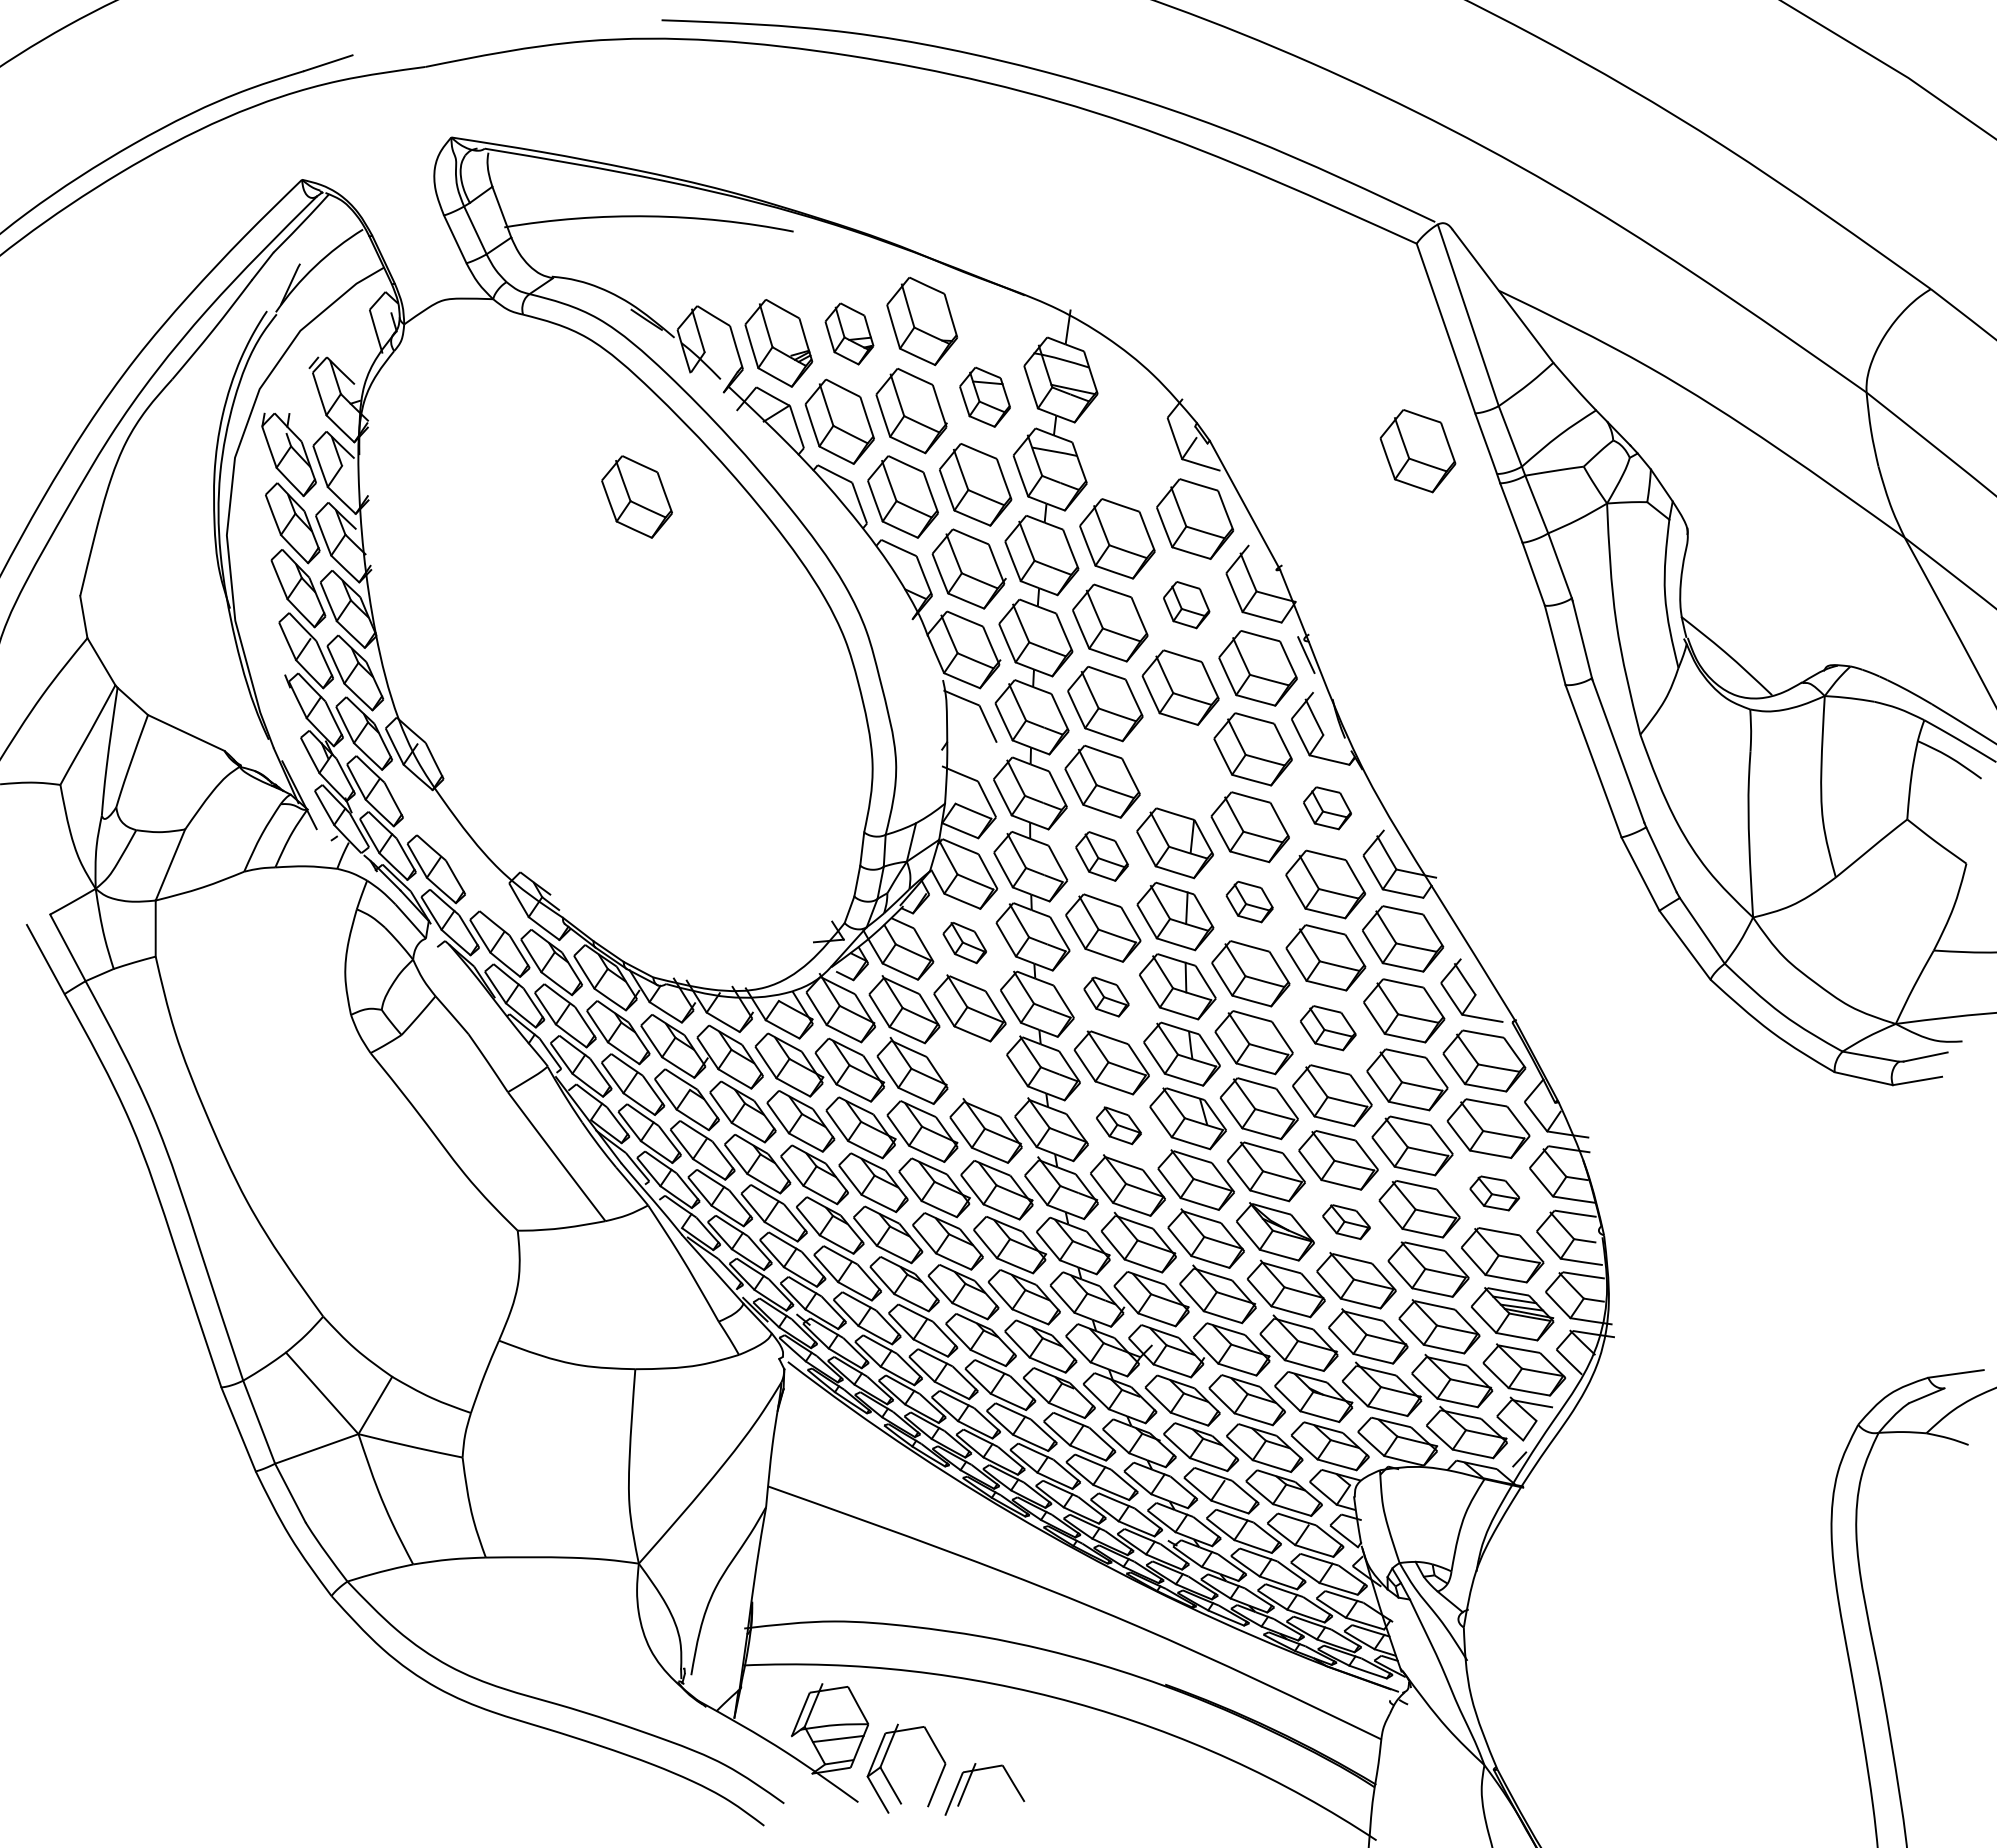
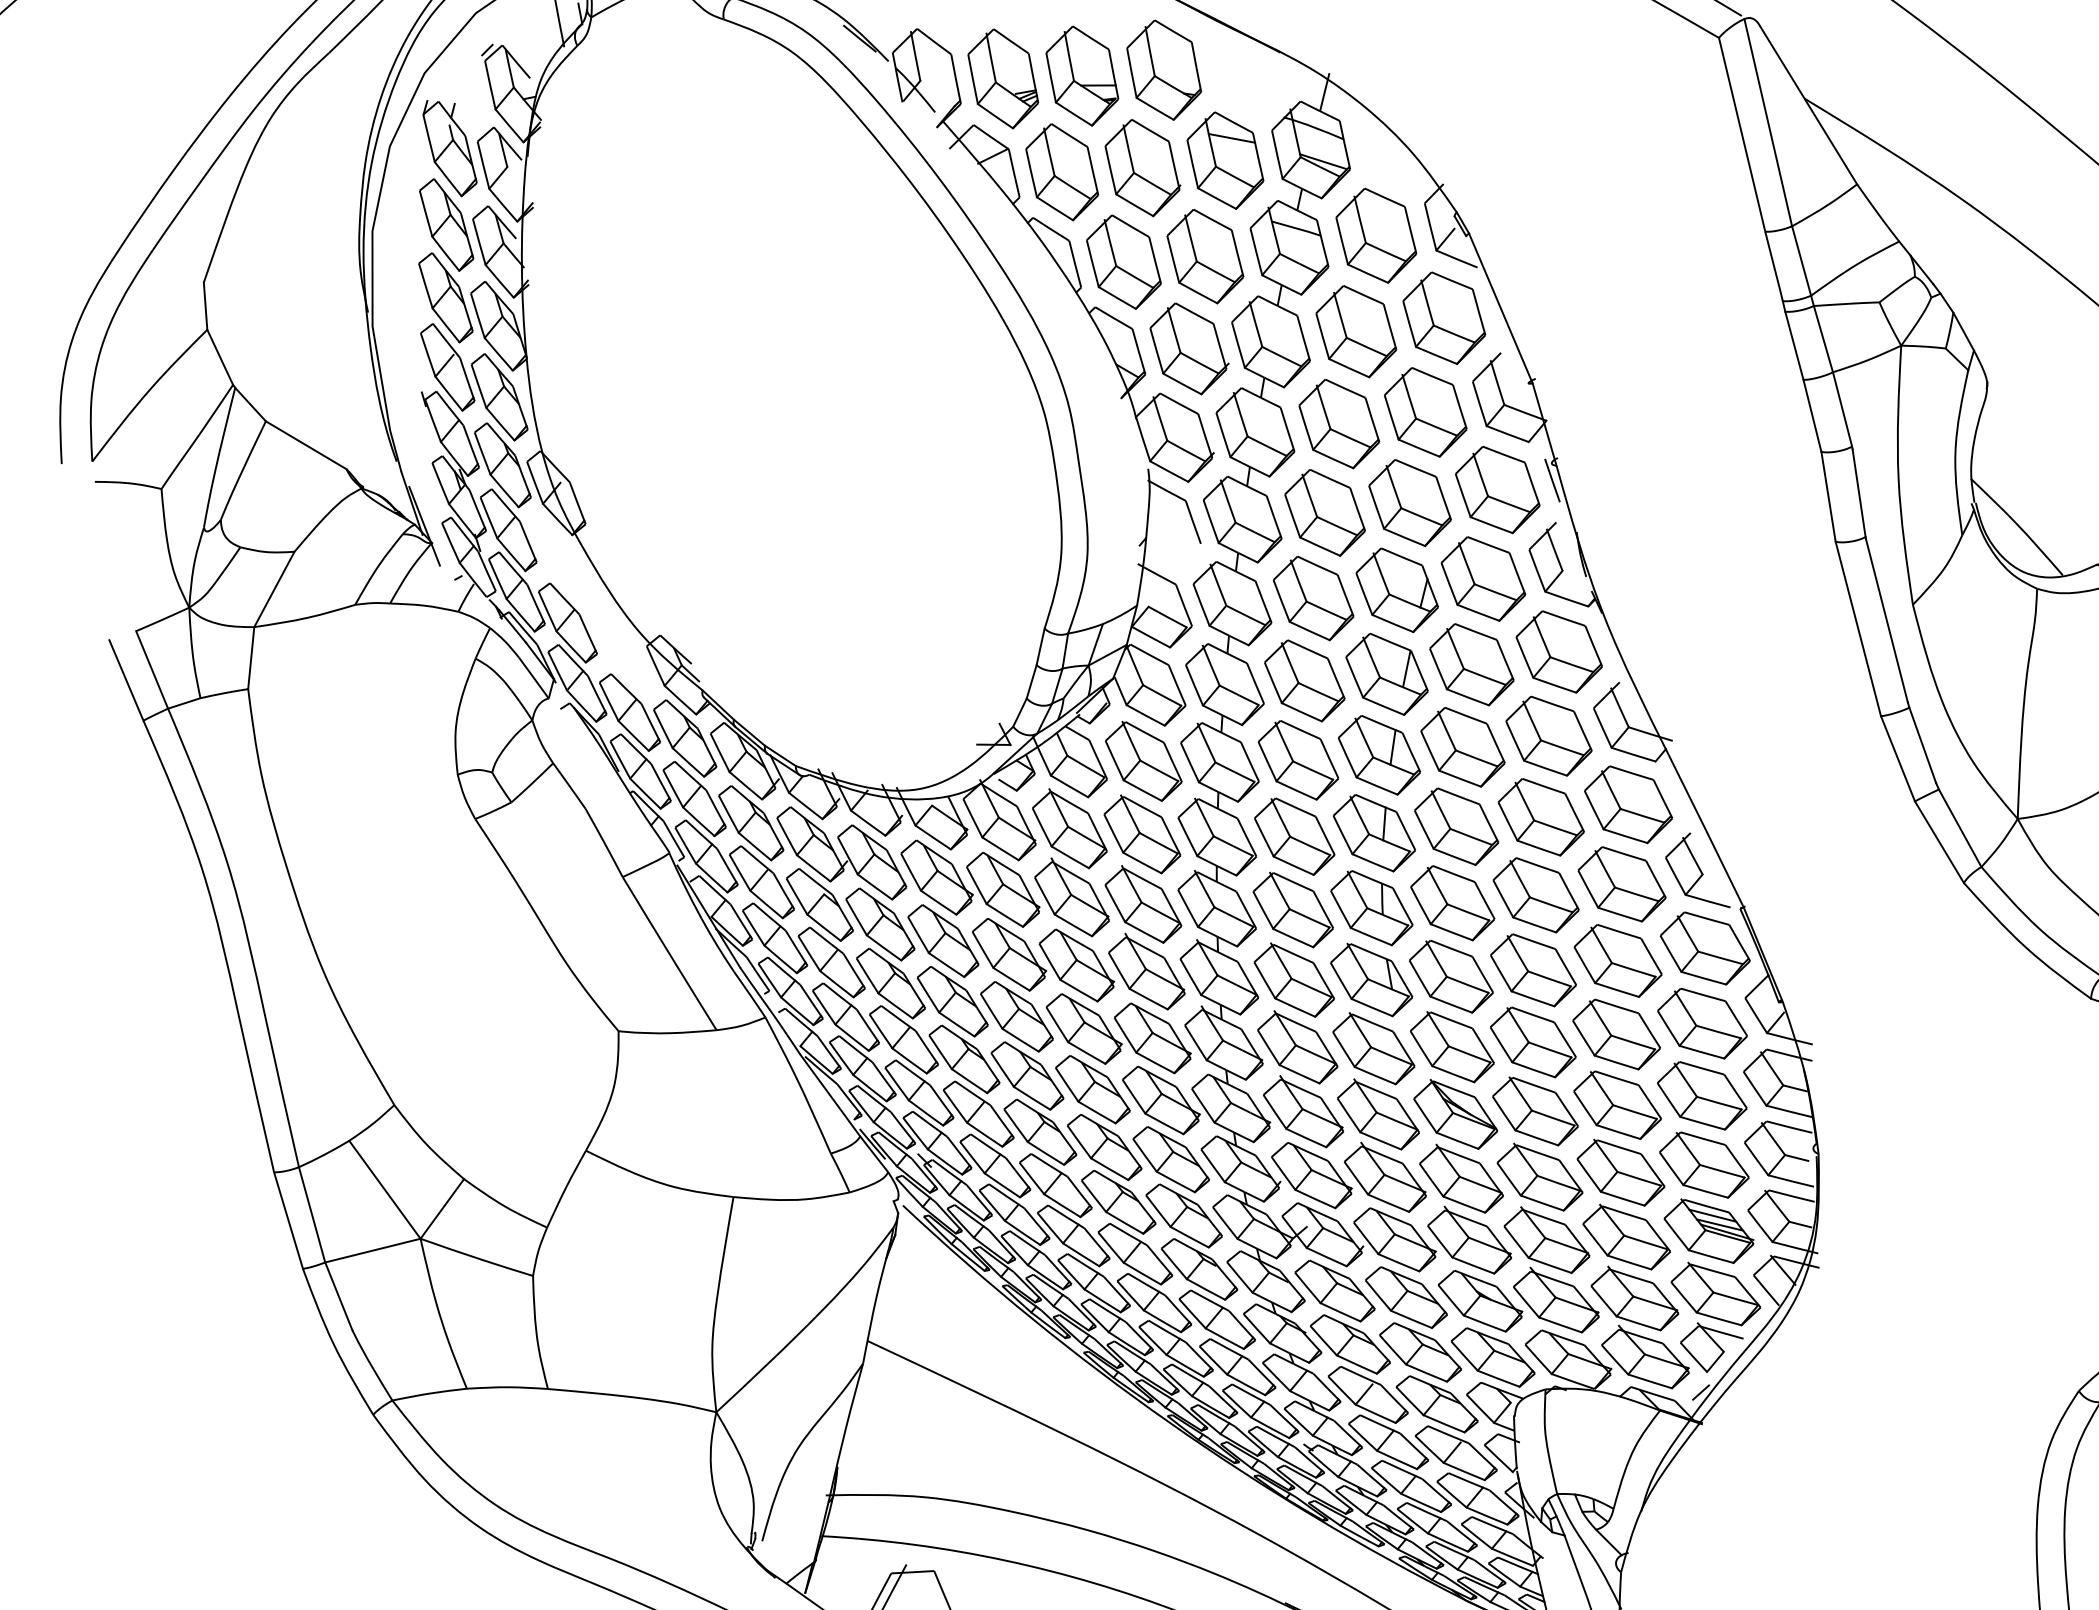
part: (849, 333) -> (1082, 75), size x1.43
part: (984, 397) -> (1224, 161), size x1.43
part: (1417, 451) -> (1375, 236), moved
part: (636, 496) -> (829, 232), removed
part: (1186, 604) -> (1425, 411), size x1.67
part: (1176, 767) -> (1396, 590), added
part: (1327, 808) -> (1559, 652), size x1.67
part: (1102, 856) -> (1305, 681), size x1.43
part: (1249, 901) -> (1462, 746), size x1.67
part: (964, 942) -> (1143, 761), size x1.67
part: (1106, 996) -> (1294, 836), size x1.67
part: (1328, 1027) -> (1536, 894), size x1.43
part: (976, 1070) -> (1142, 903), added
part: (1118, 1125) -> (1293, 980), size x1.67
part: (1494, 1193) -> (1702, 1095), size x1.67
part: (1346, 1221) -> (1535, 1110), size x1.67

